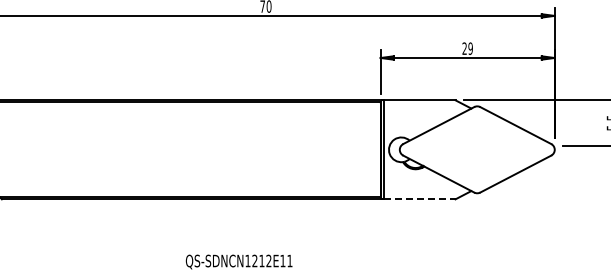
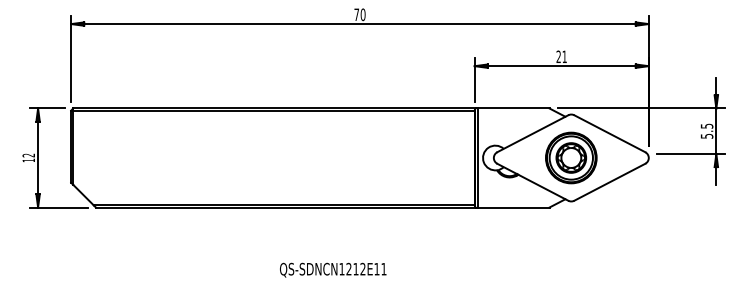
text: (470, 48) -> (564, 56), 29 -> 21
part: (477, 149) -> (571, 157), added
line: (419, 199) -> (513, 207), dashed -> solid

